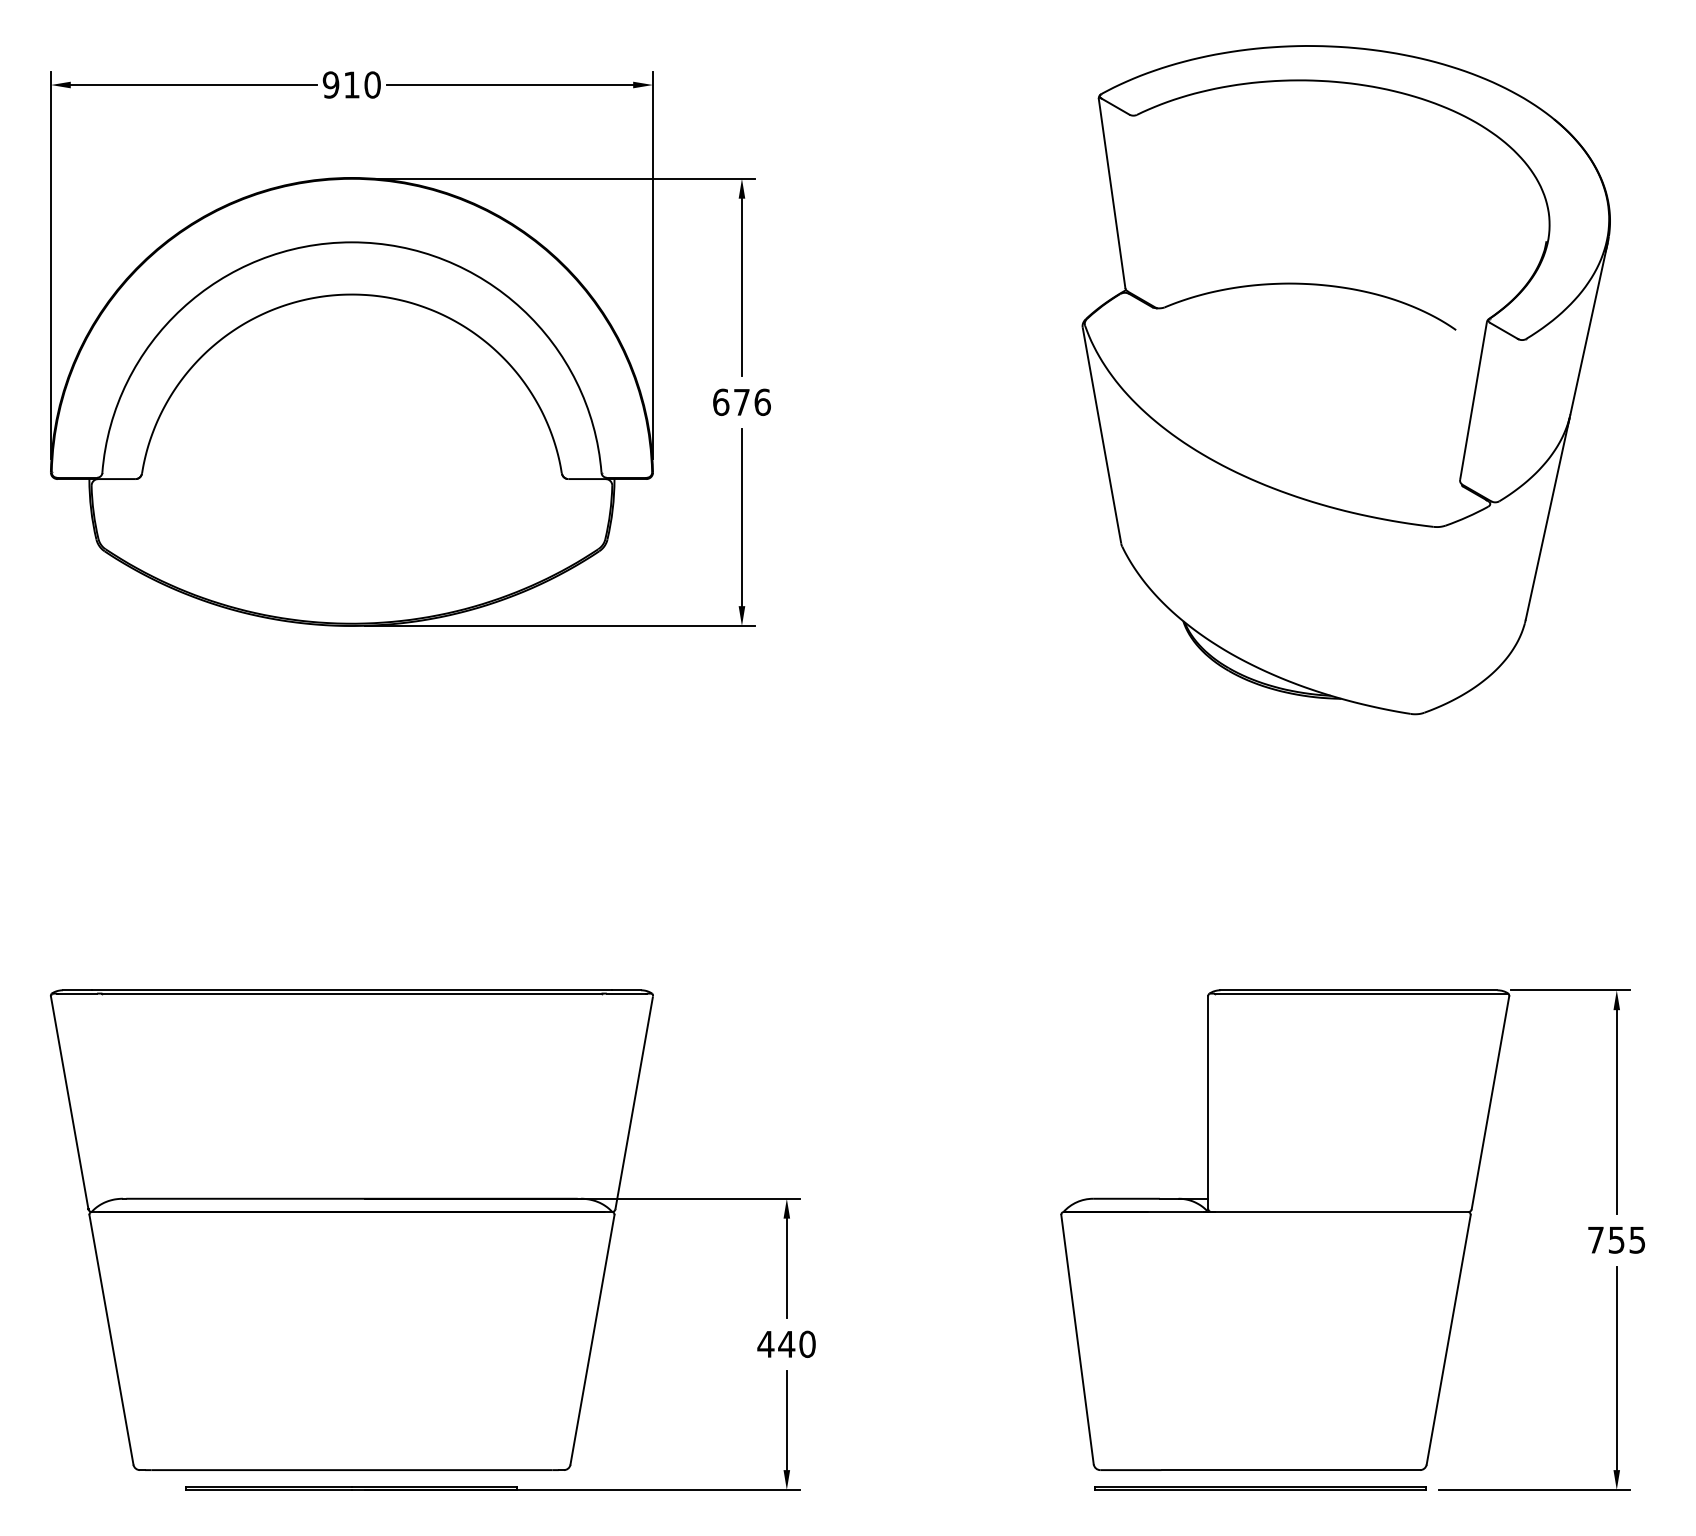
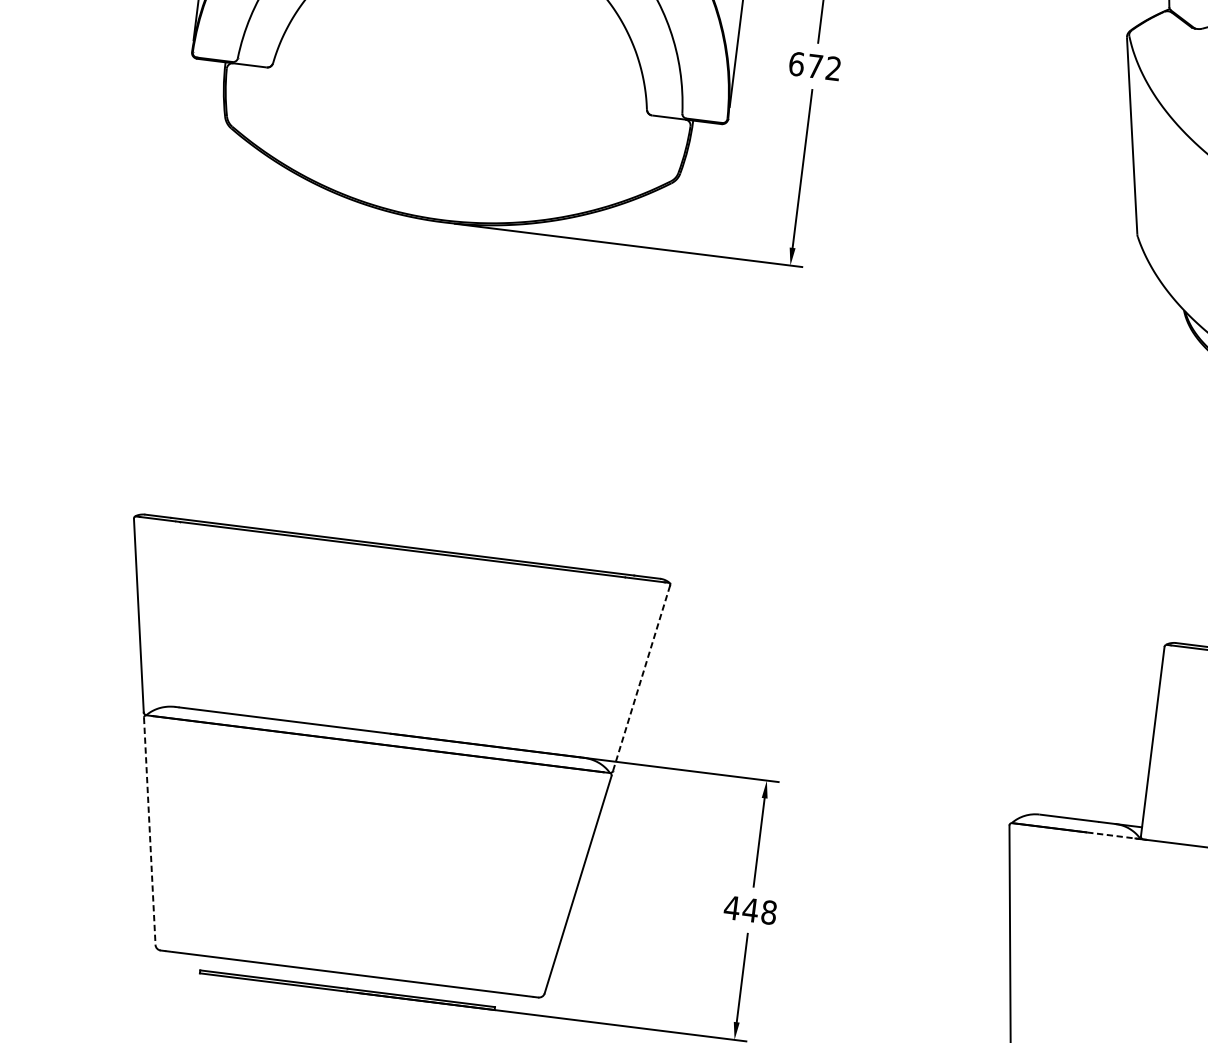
text: (762, 402) -> (833, 68), 676 -> 672
line: (634, 1102) -> (641, 677), solid -> dashed
line: (1174, 1212) -> (1110, 835), solid -> dashed
line: (111, 1339) -> (149, 831), solid -> dashed
text: (807, 1344) -> (769, 912), 440 -> 448

